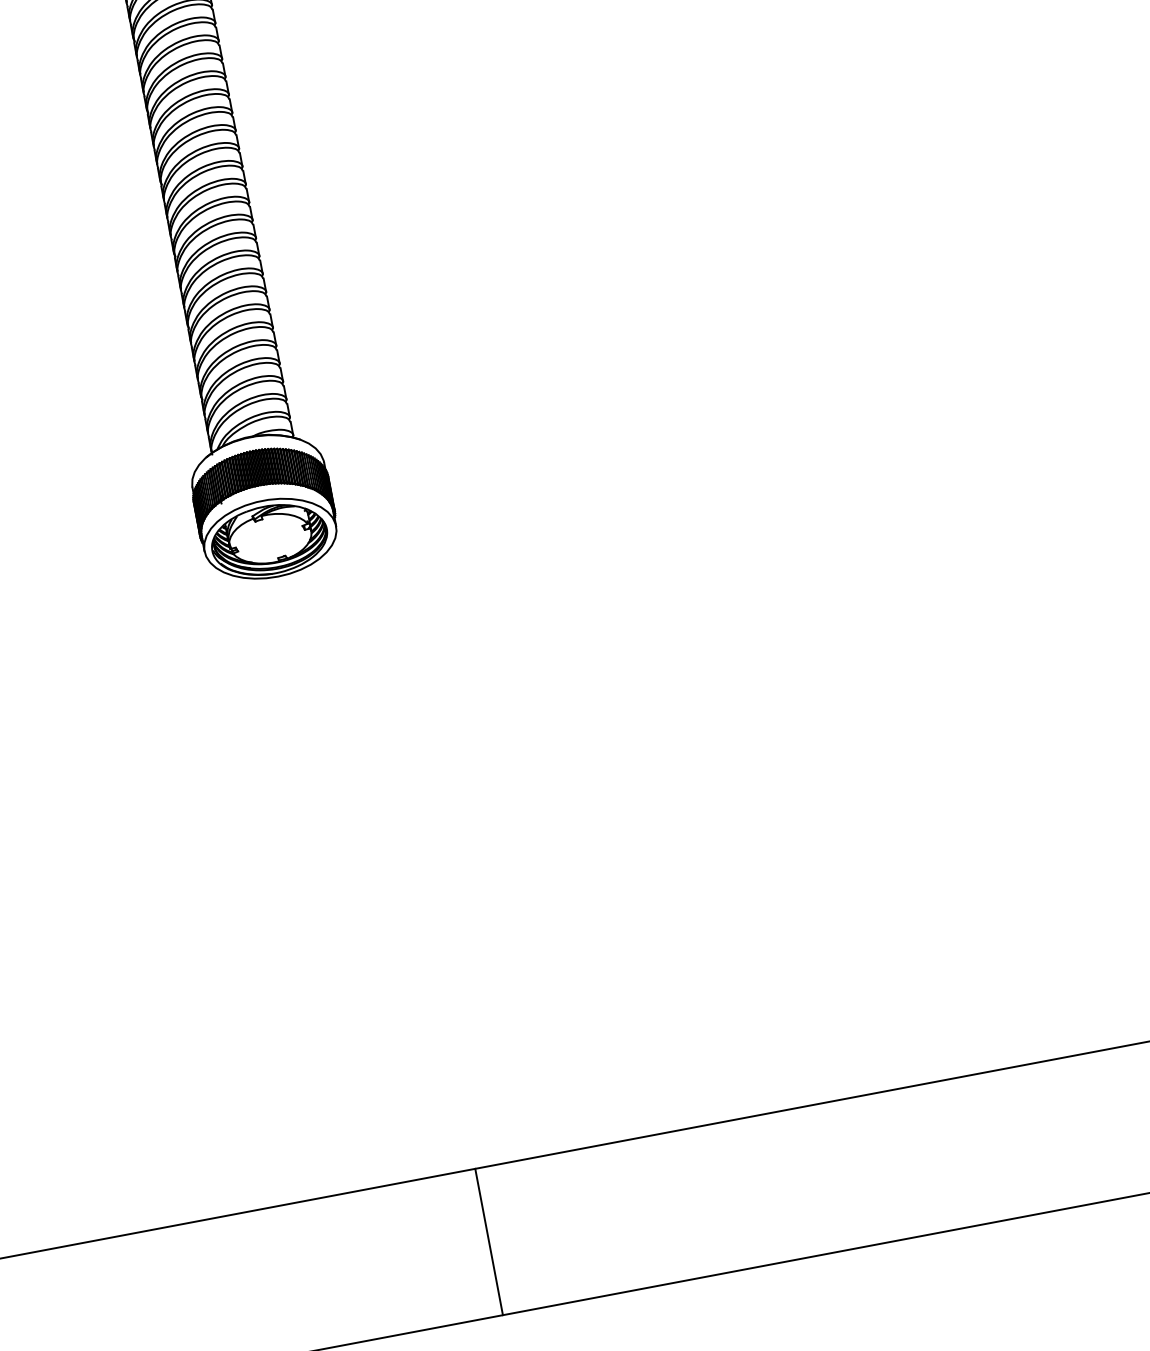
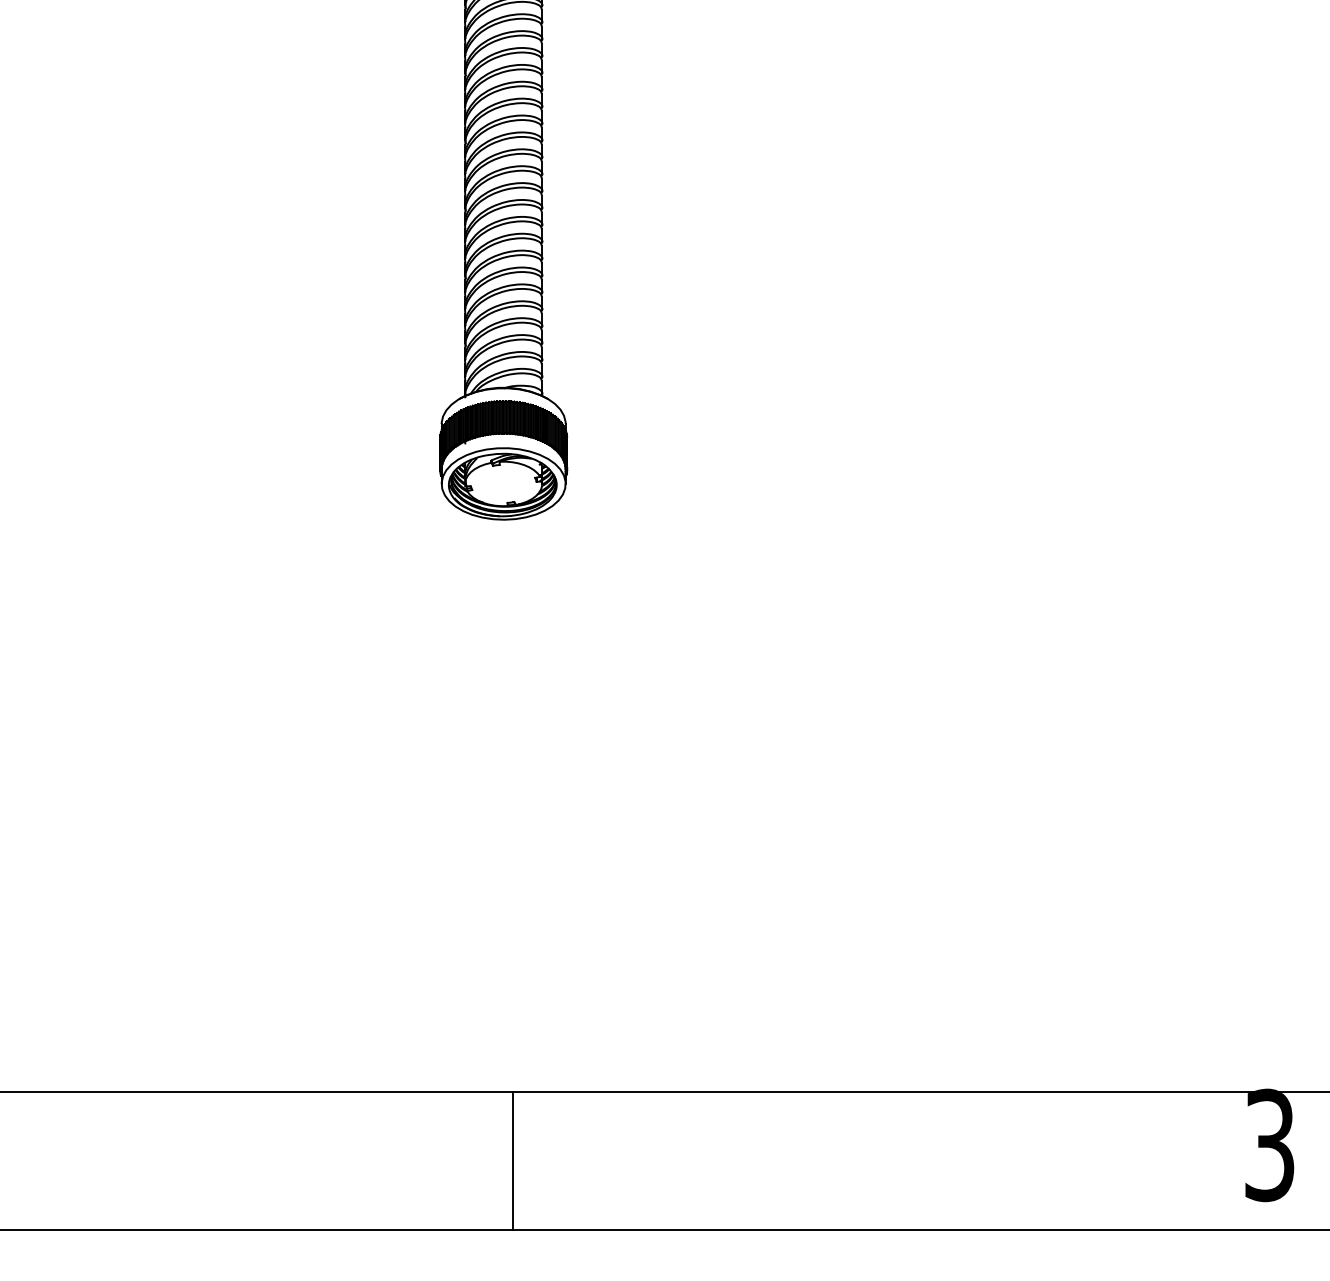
line: (488, 1242) -> (512, 1161), moved

